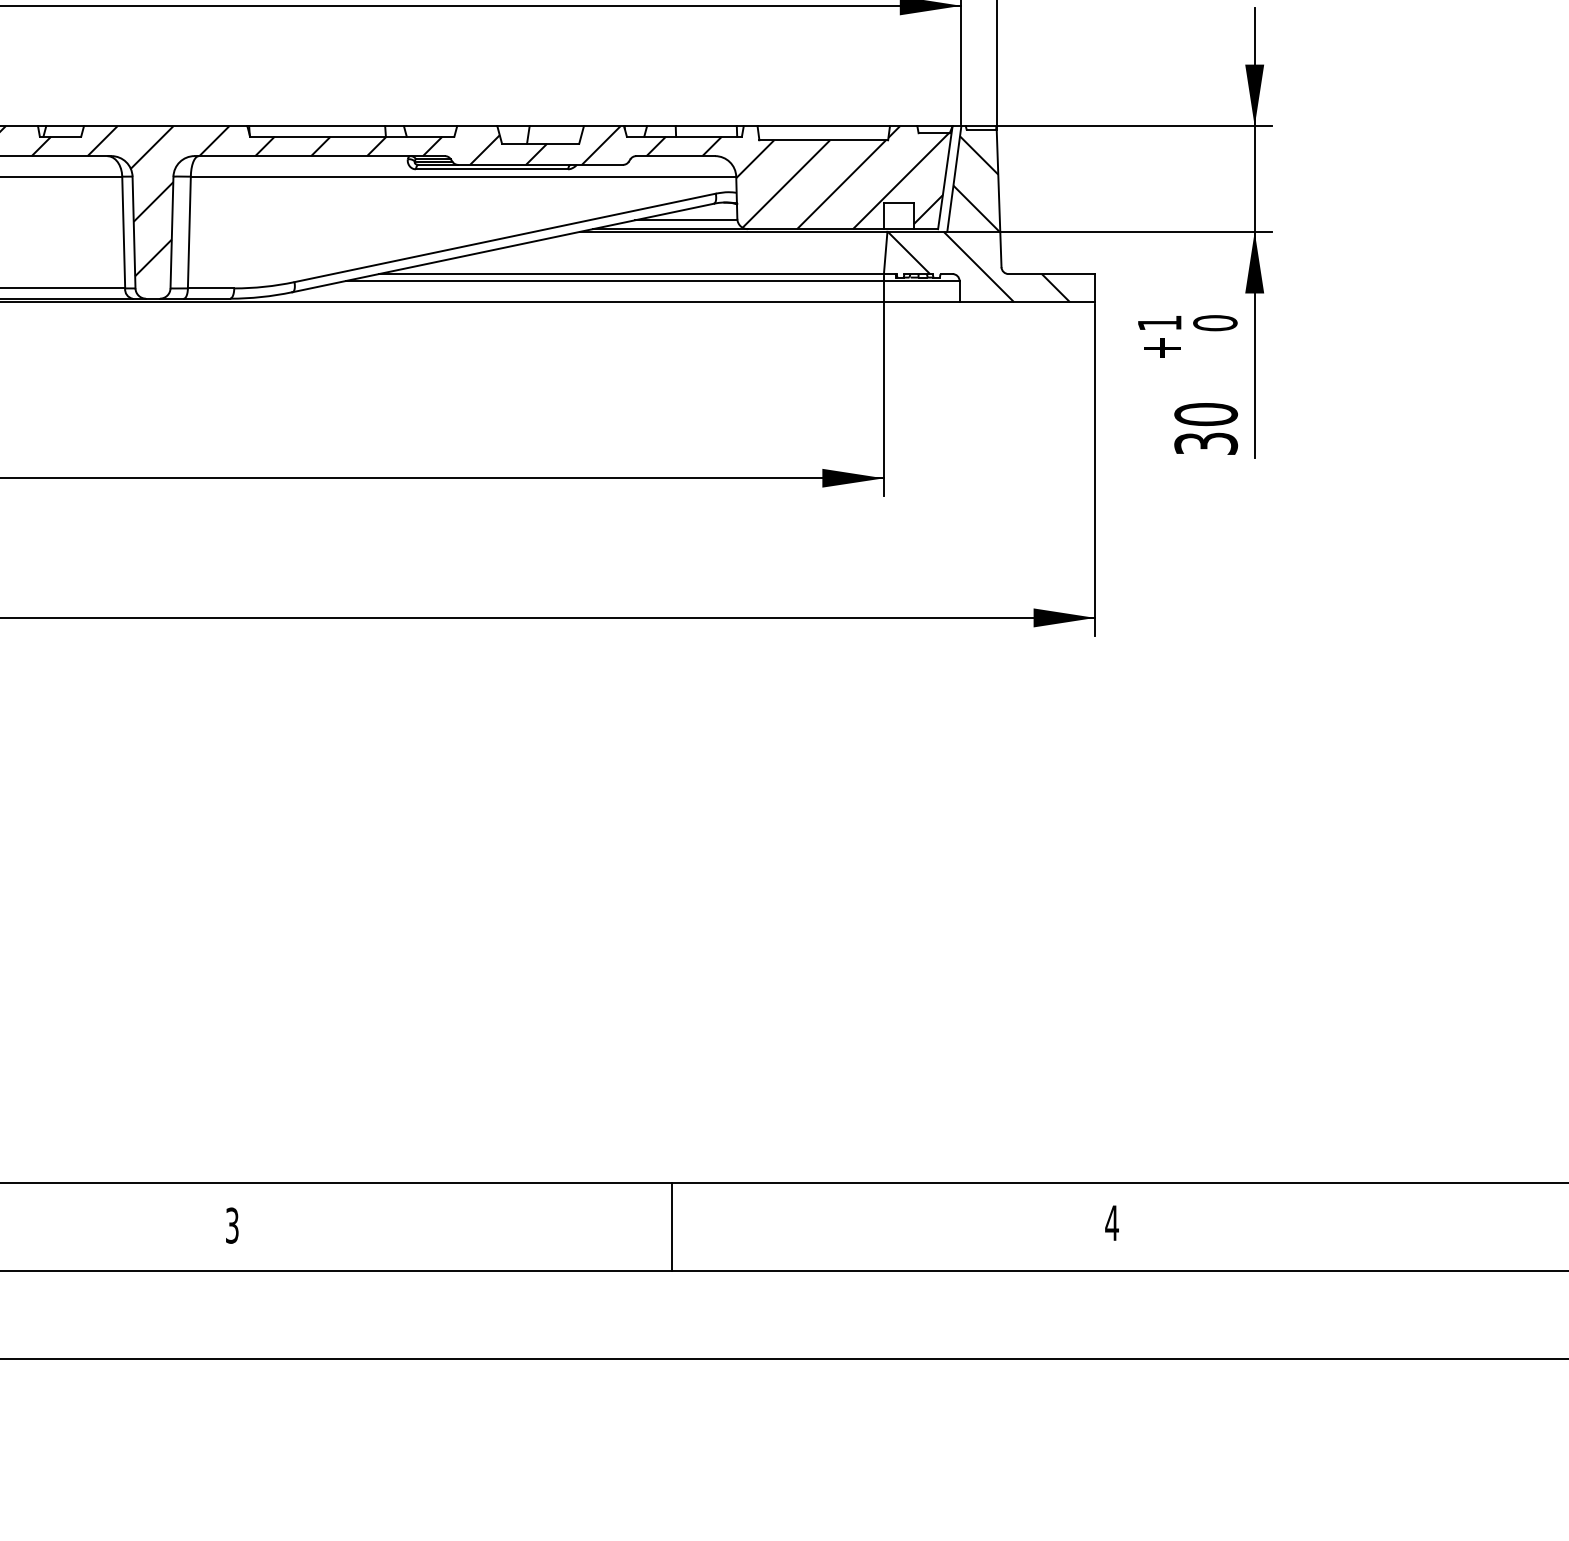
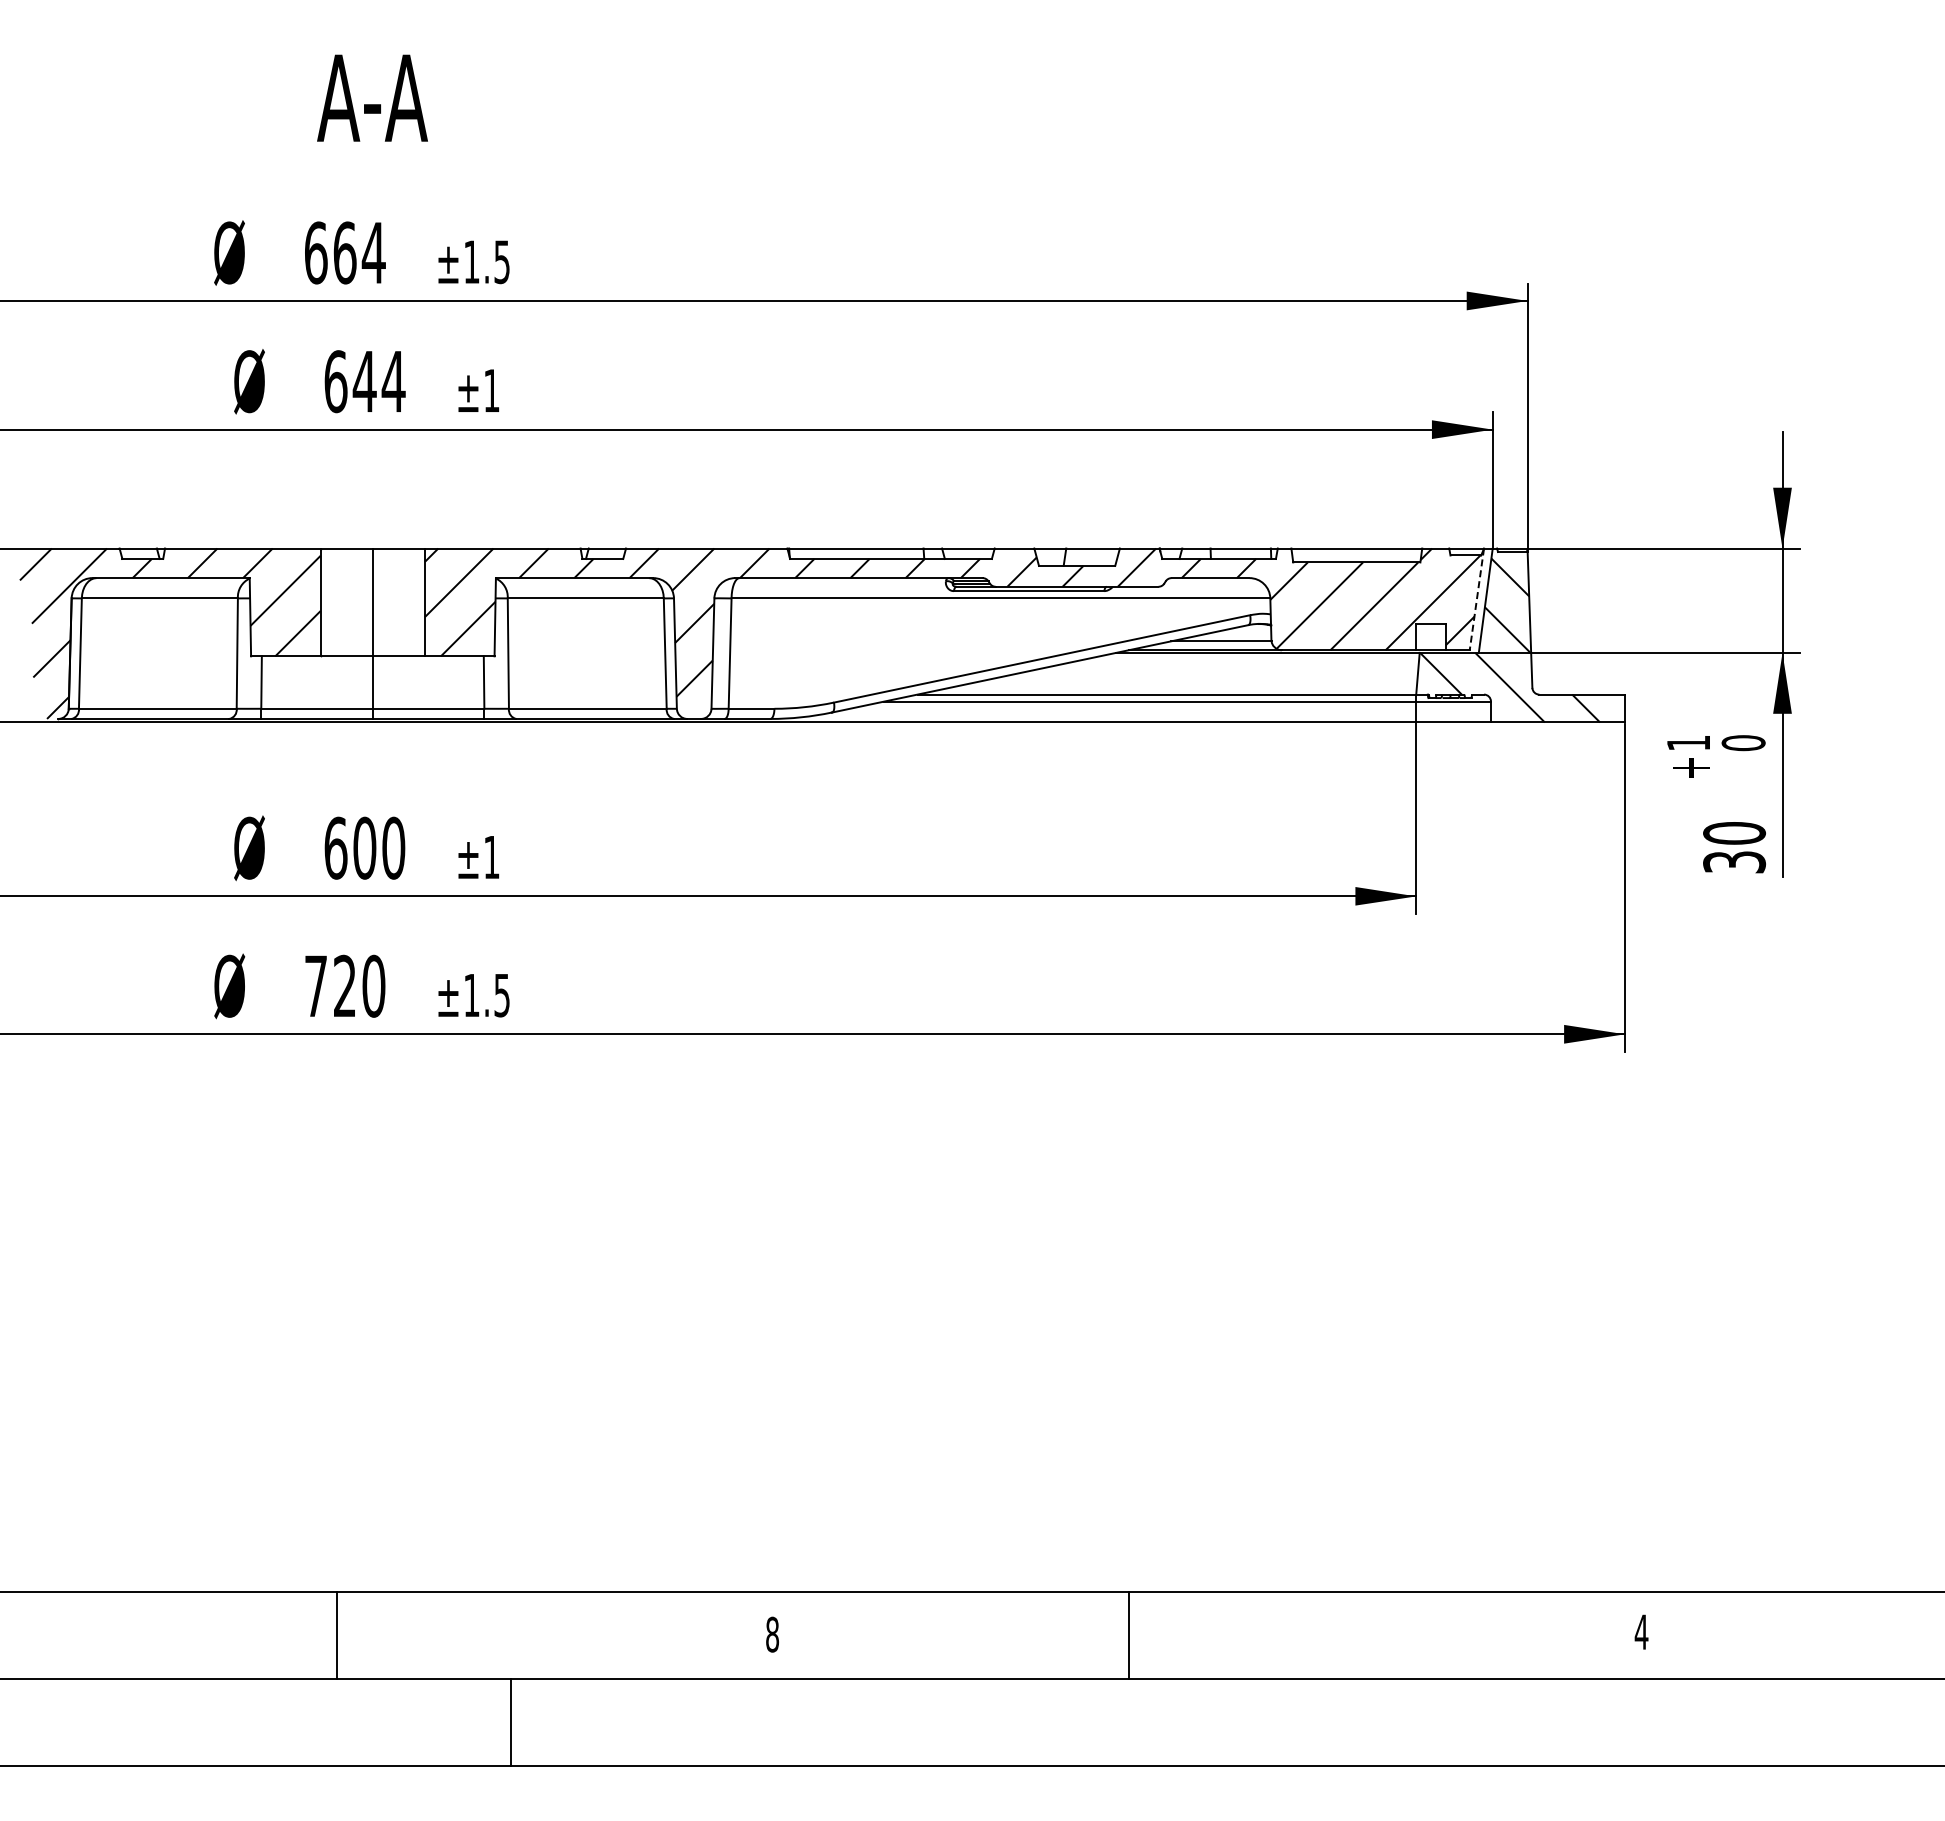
line: (944, 177) -> (1476, 599), solid -> dashed
text: (232, 1225) -> (772, 1634), 3 -> 8
line: (671, 1226) -> (1128, 1635), moved

